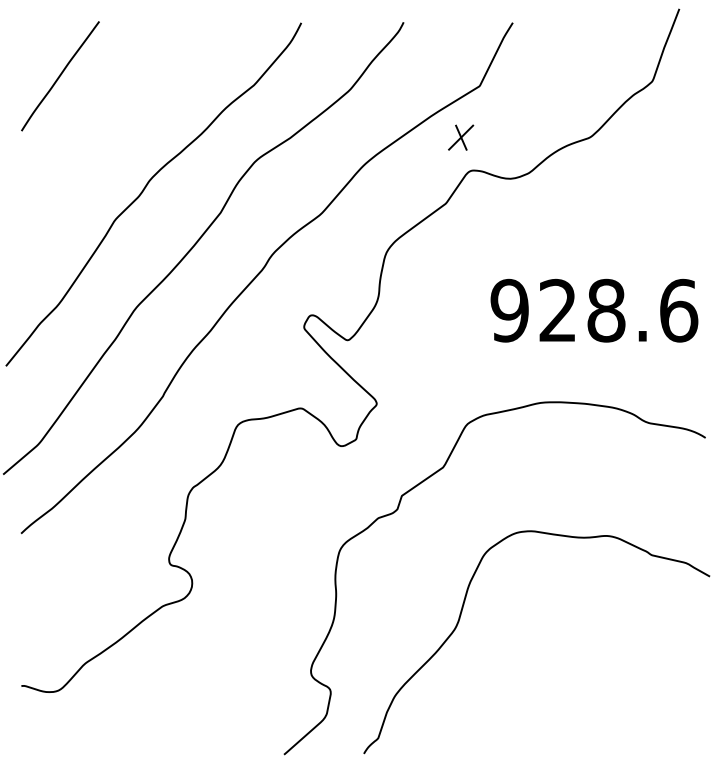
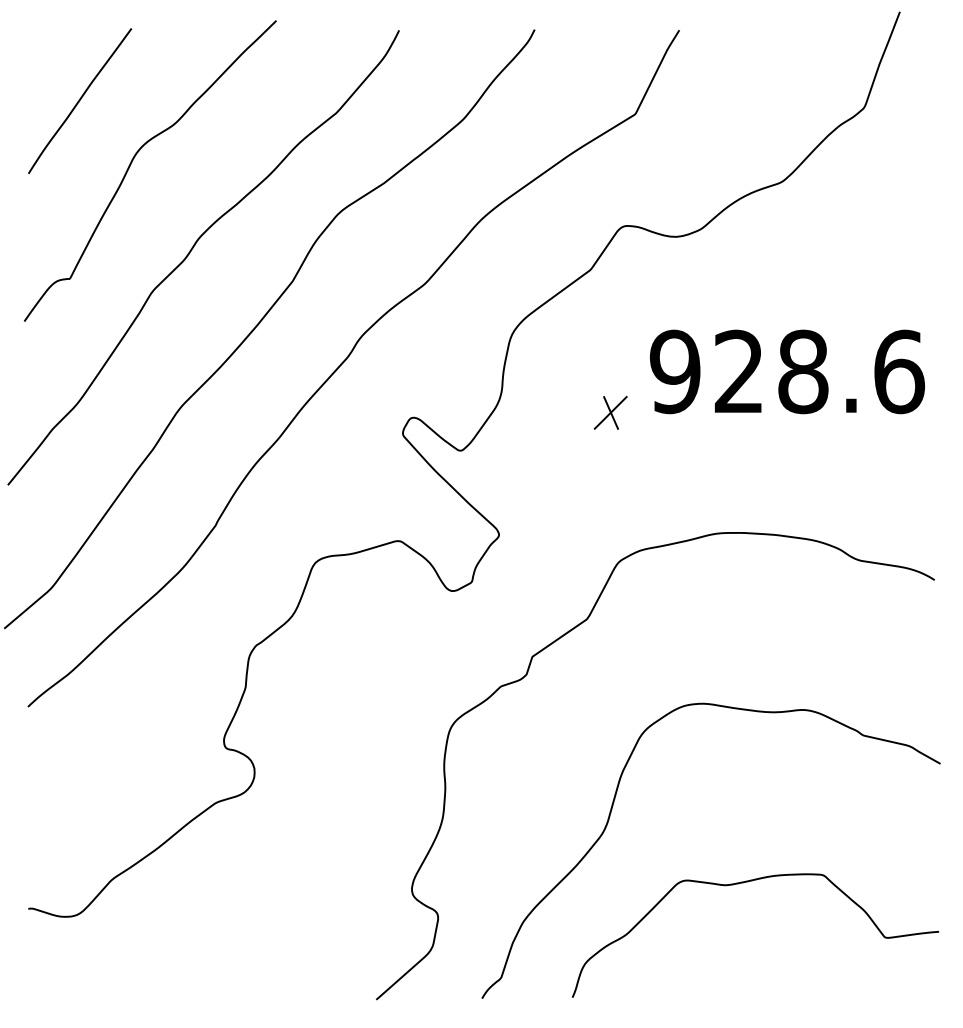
curve: (100, 122) -> (133, 162), added
part: (461, 137) -> (611, 412), moved
text: (594, 310) -> (787, 371), moved
curve: (560, 667) -> (742, 884), added

